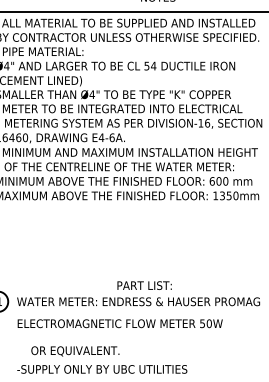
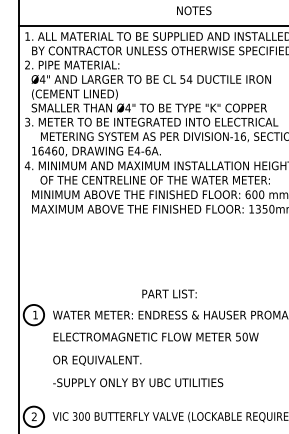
text: (144, 285) -> (169, 293), moved
text: (75, 351) -> (97, 360), moved

